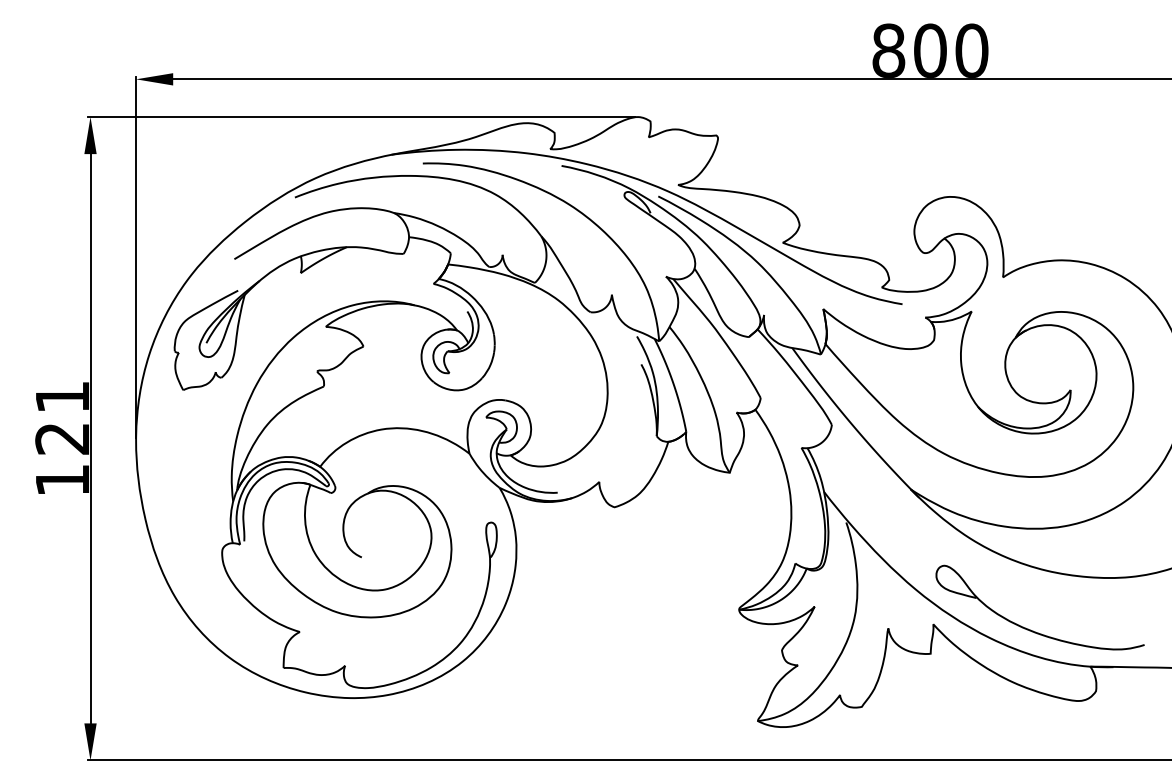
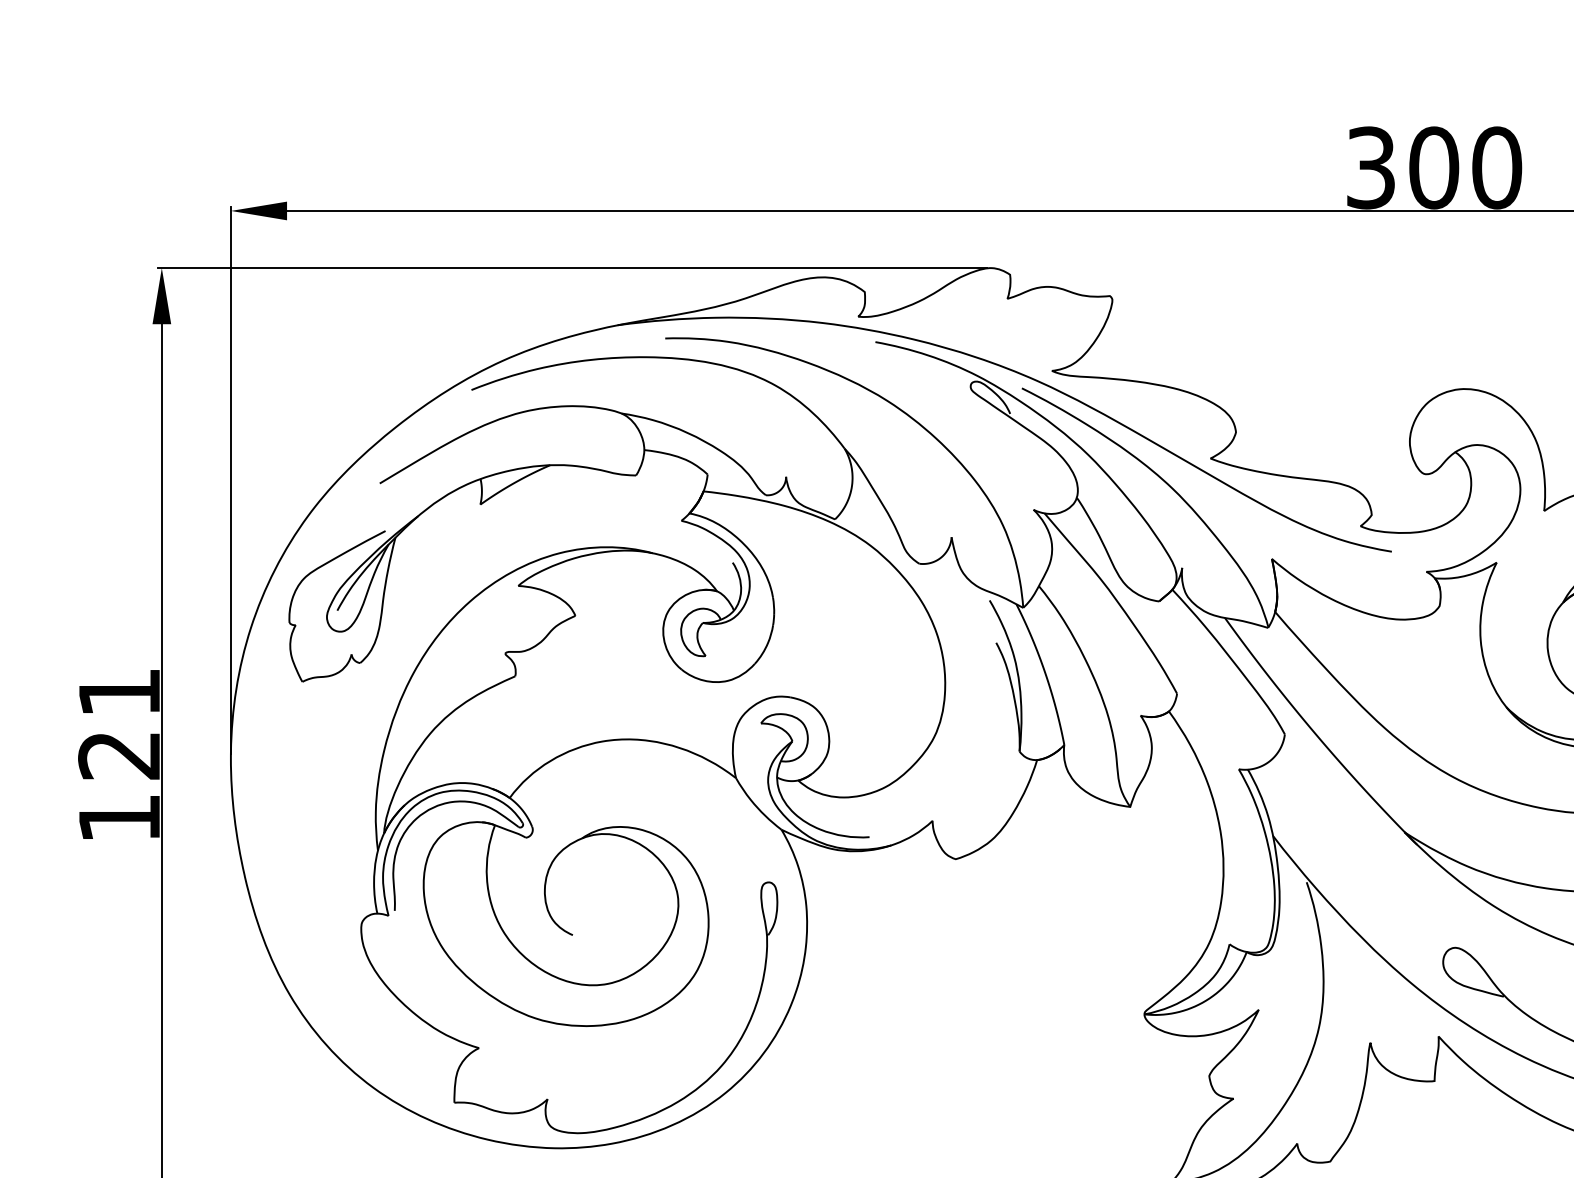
text: (888, 50) -> (1370, 167), 800 -> 300

